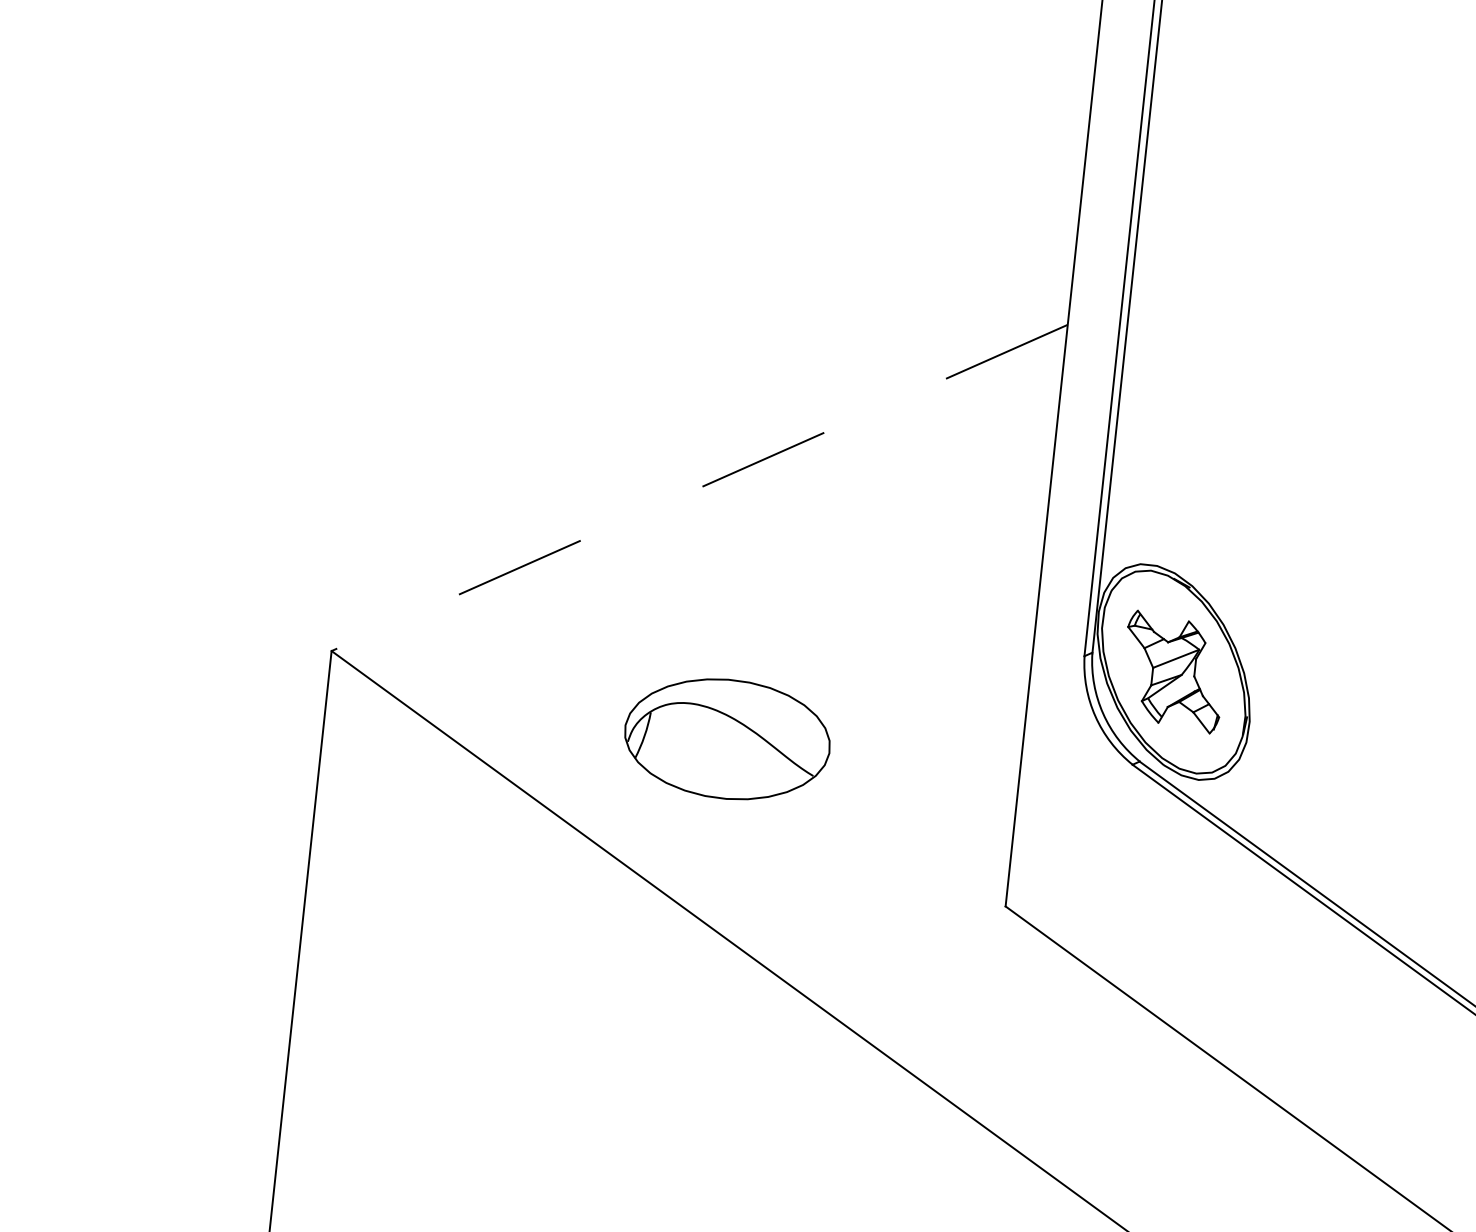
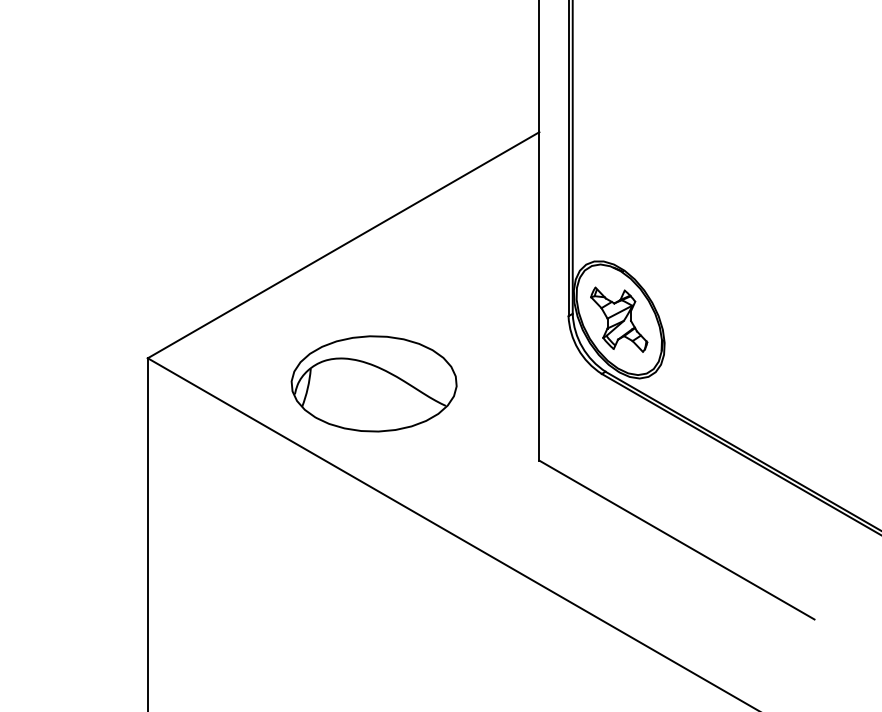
line: (699, 488) -> (343, 245), dashed -> solid
part: (726, 738) -> (373, 383), size x1.43

